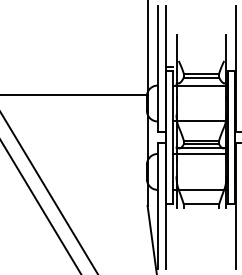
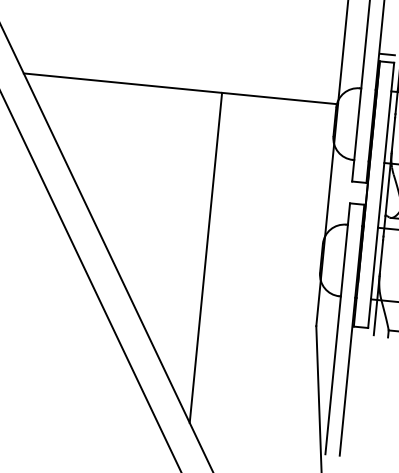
line: (89, 177) -> (206, 258), added

